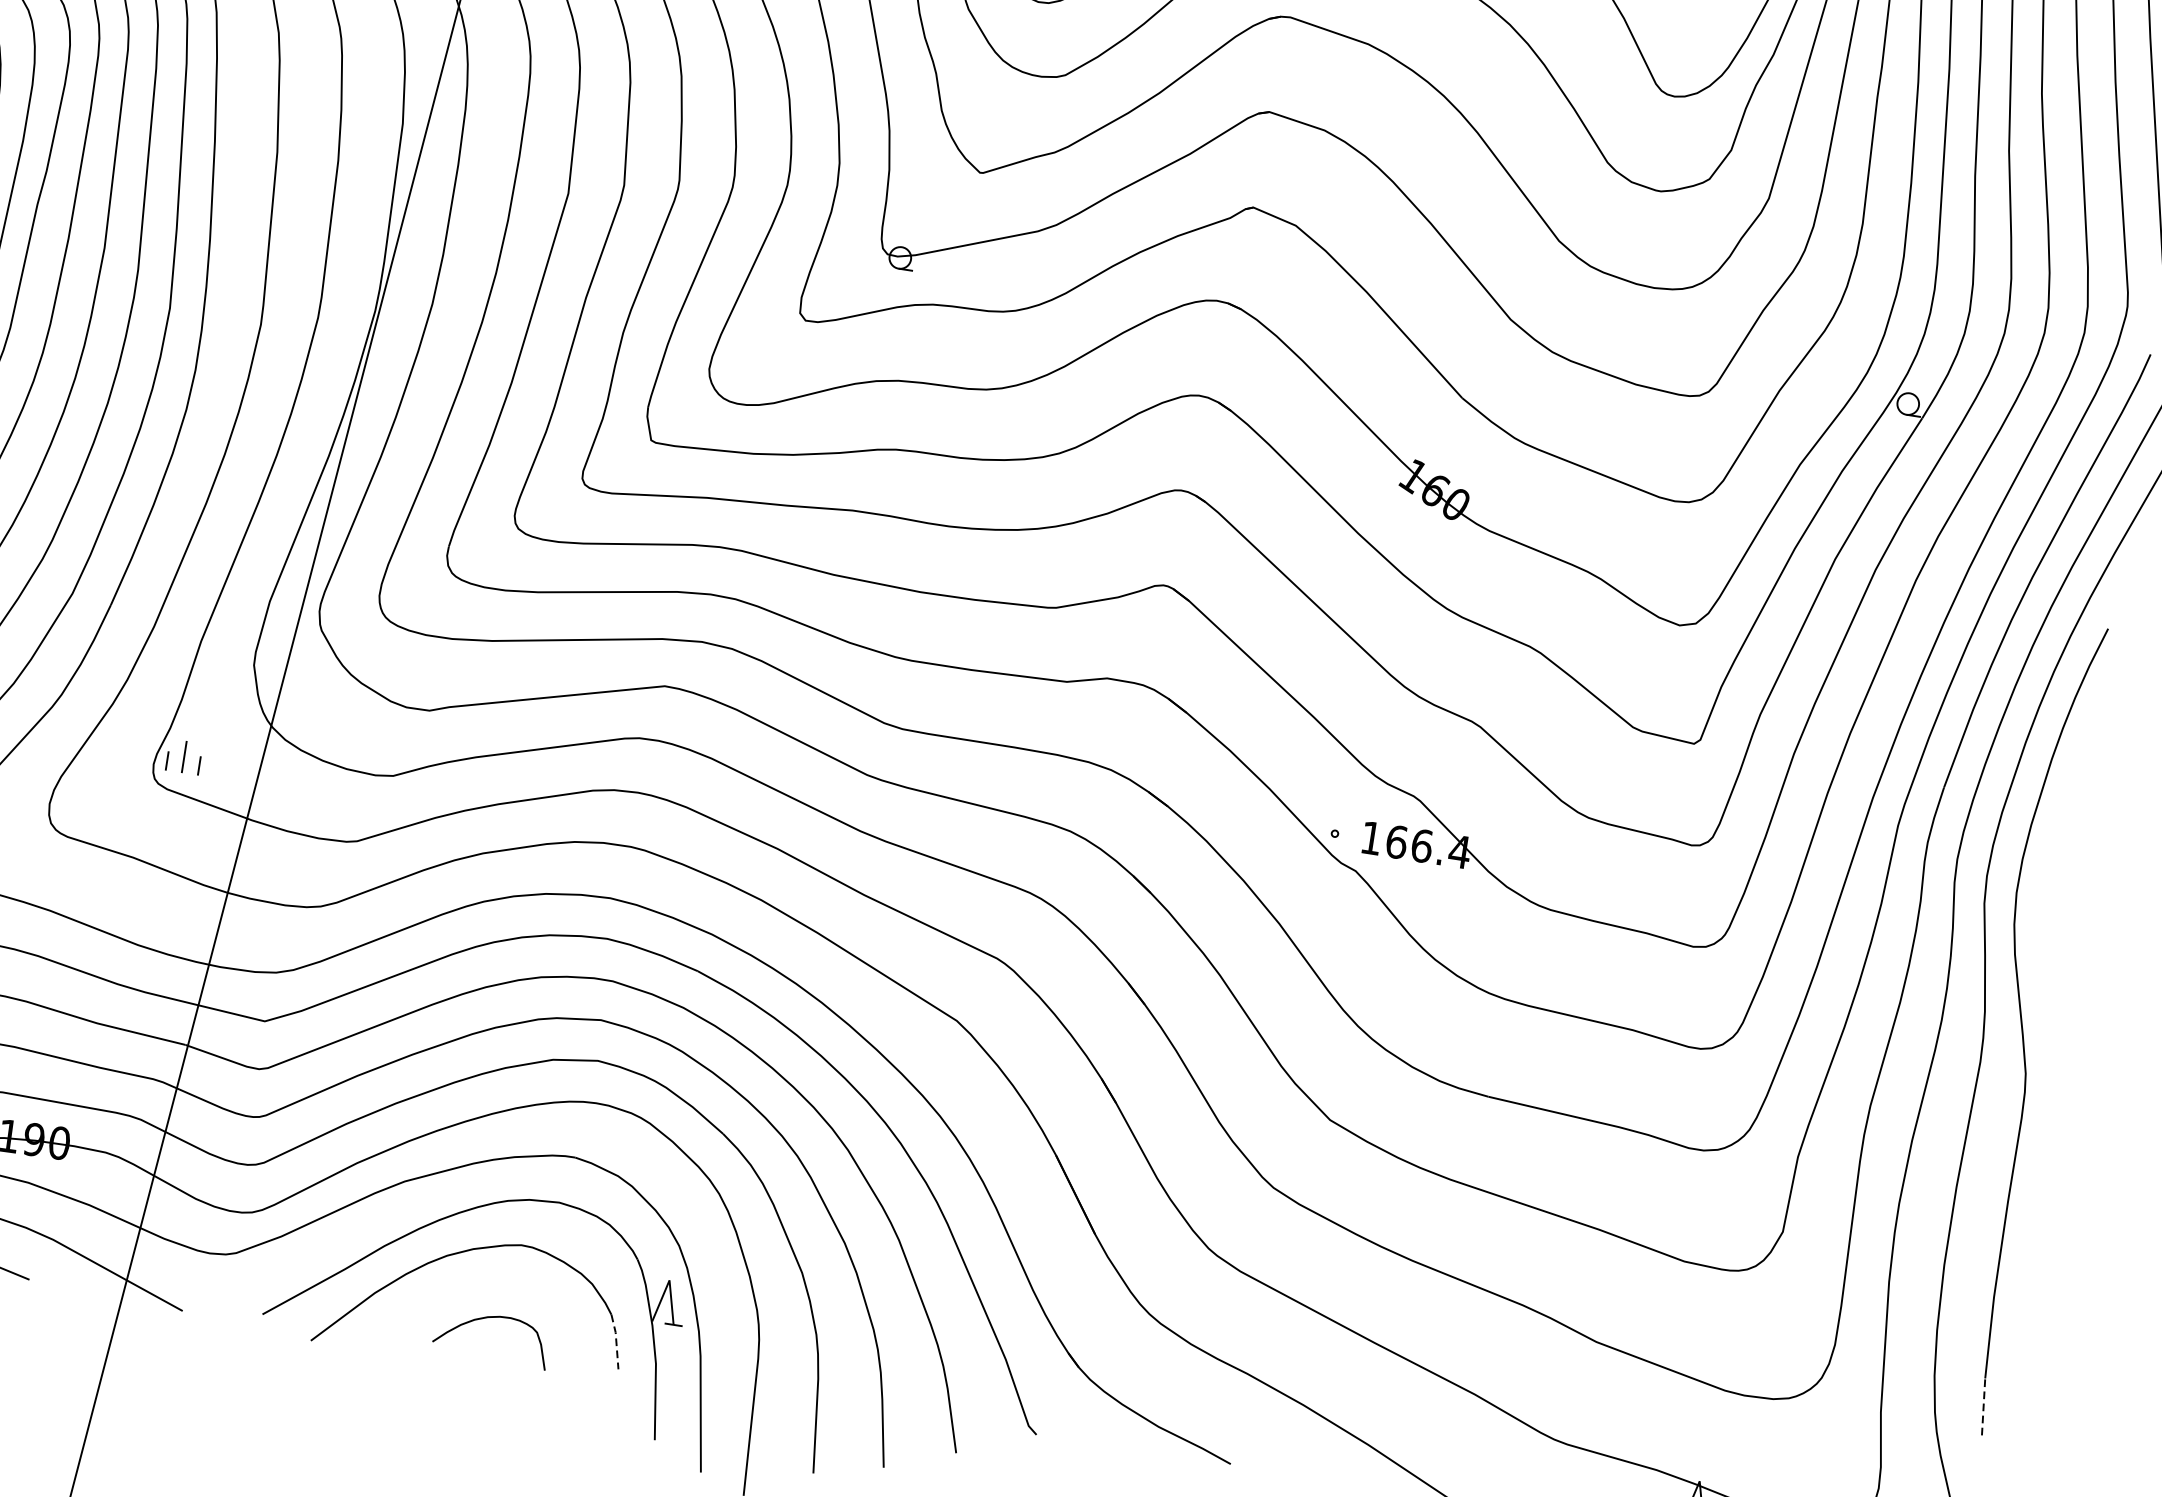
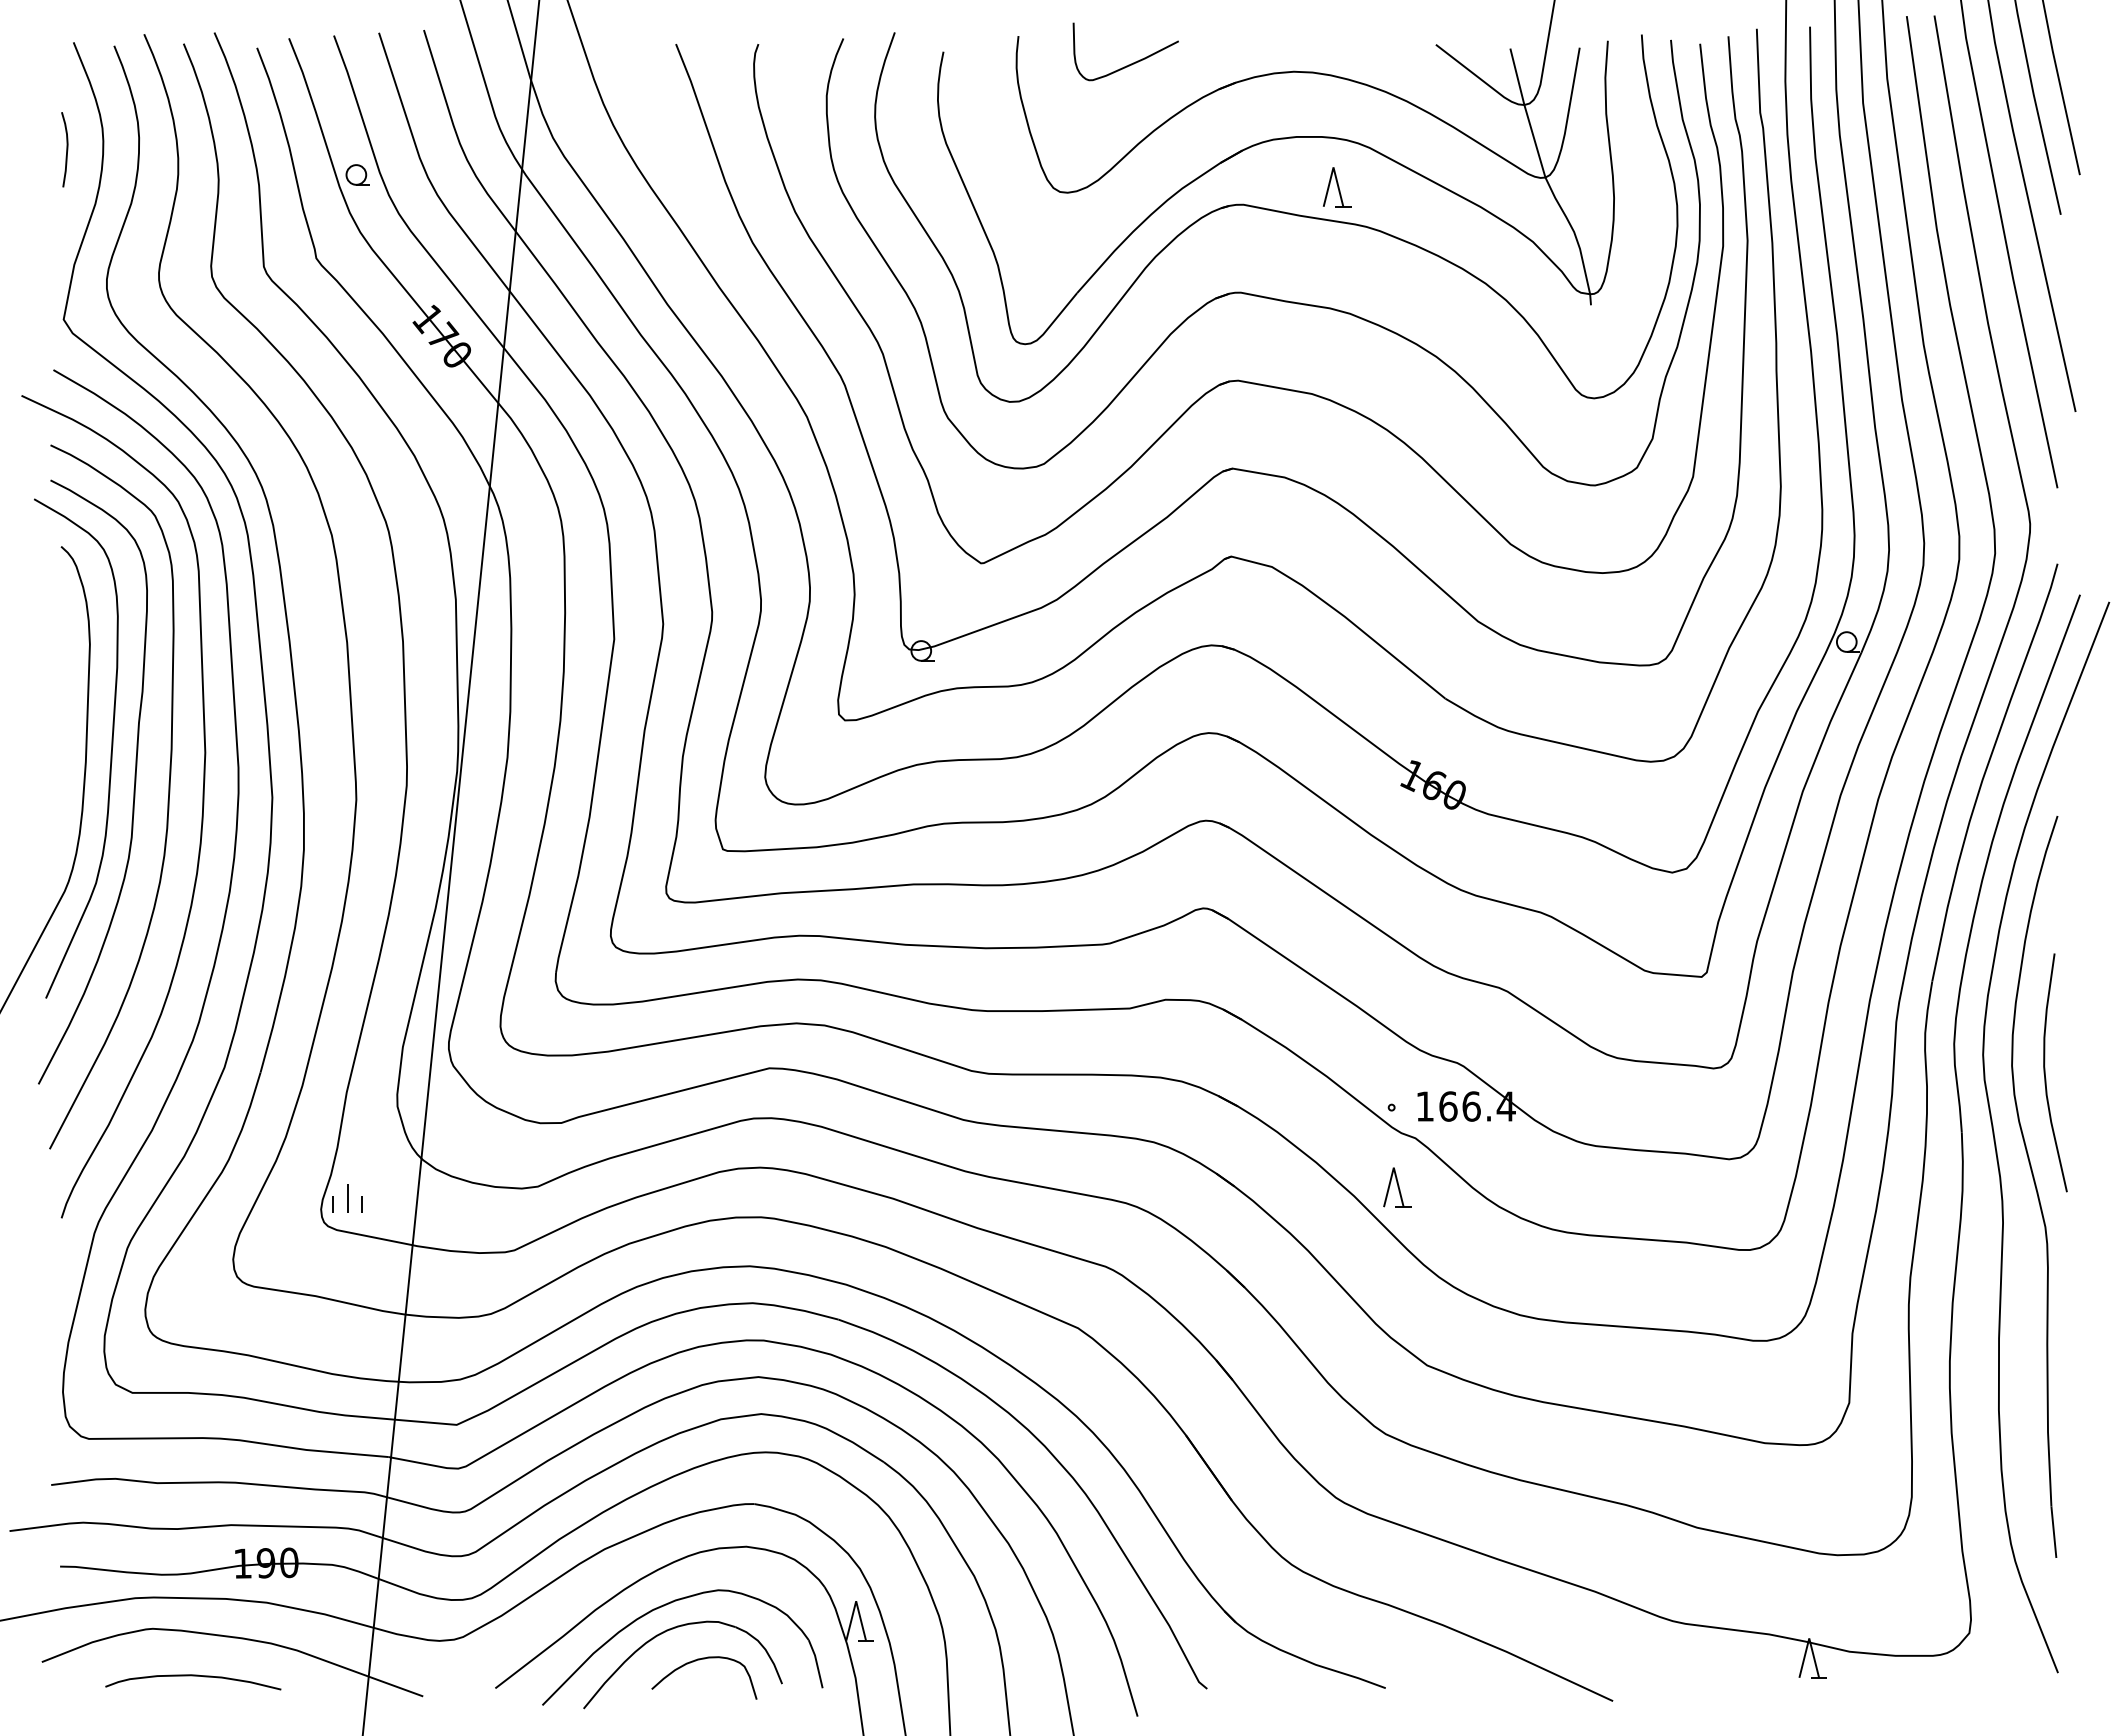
curve: (2051, 905) -> (2045, 1072), added
part: (1327, 921) -> (1397, 1187), added
part: (462, 1280) -> (670, 1630), added
line: (615, 1341) -> (816, 1663), dashed -> solid
line: (1983, 1407) -> (2053, 1532), dashed -> solid

